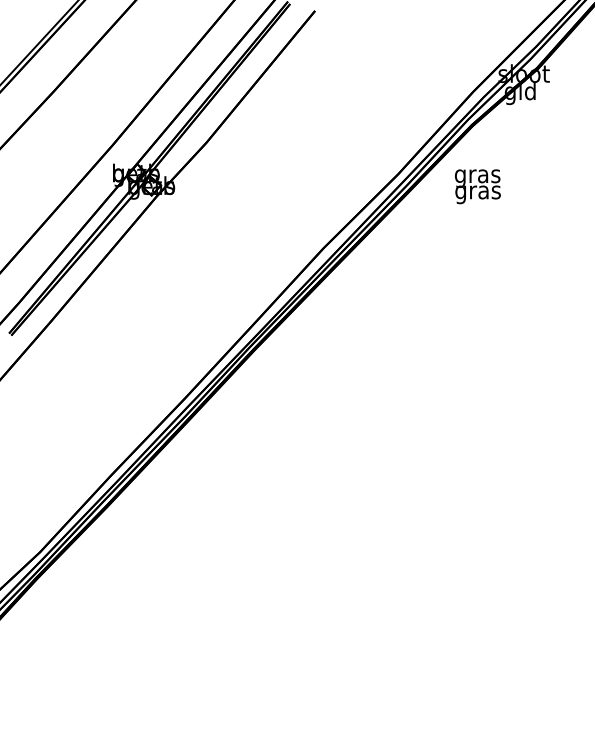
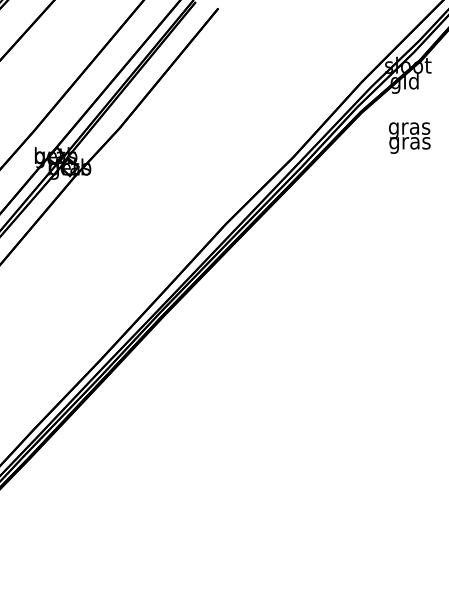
text: (477, 186) -> (409, 137), moved

